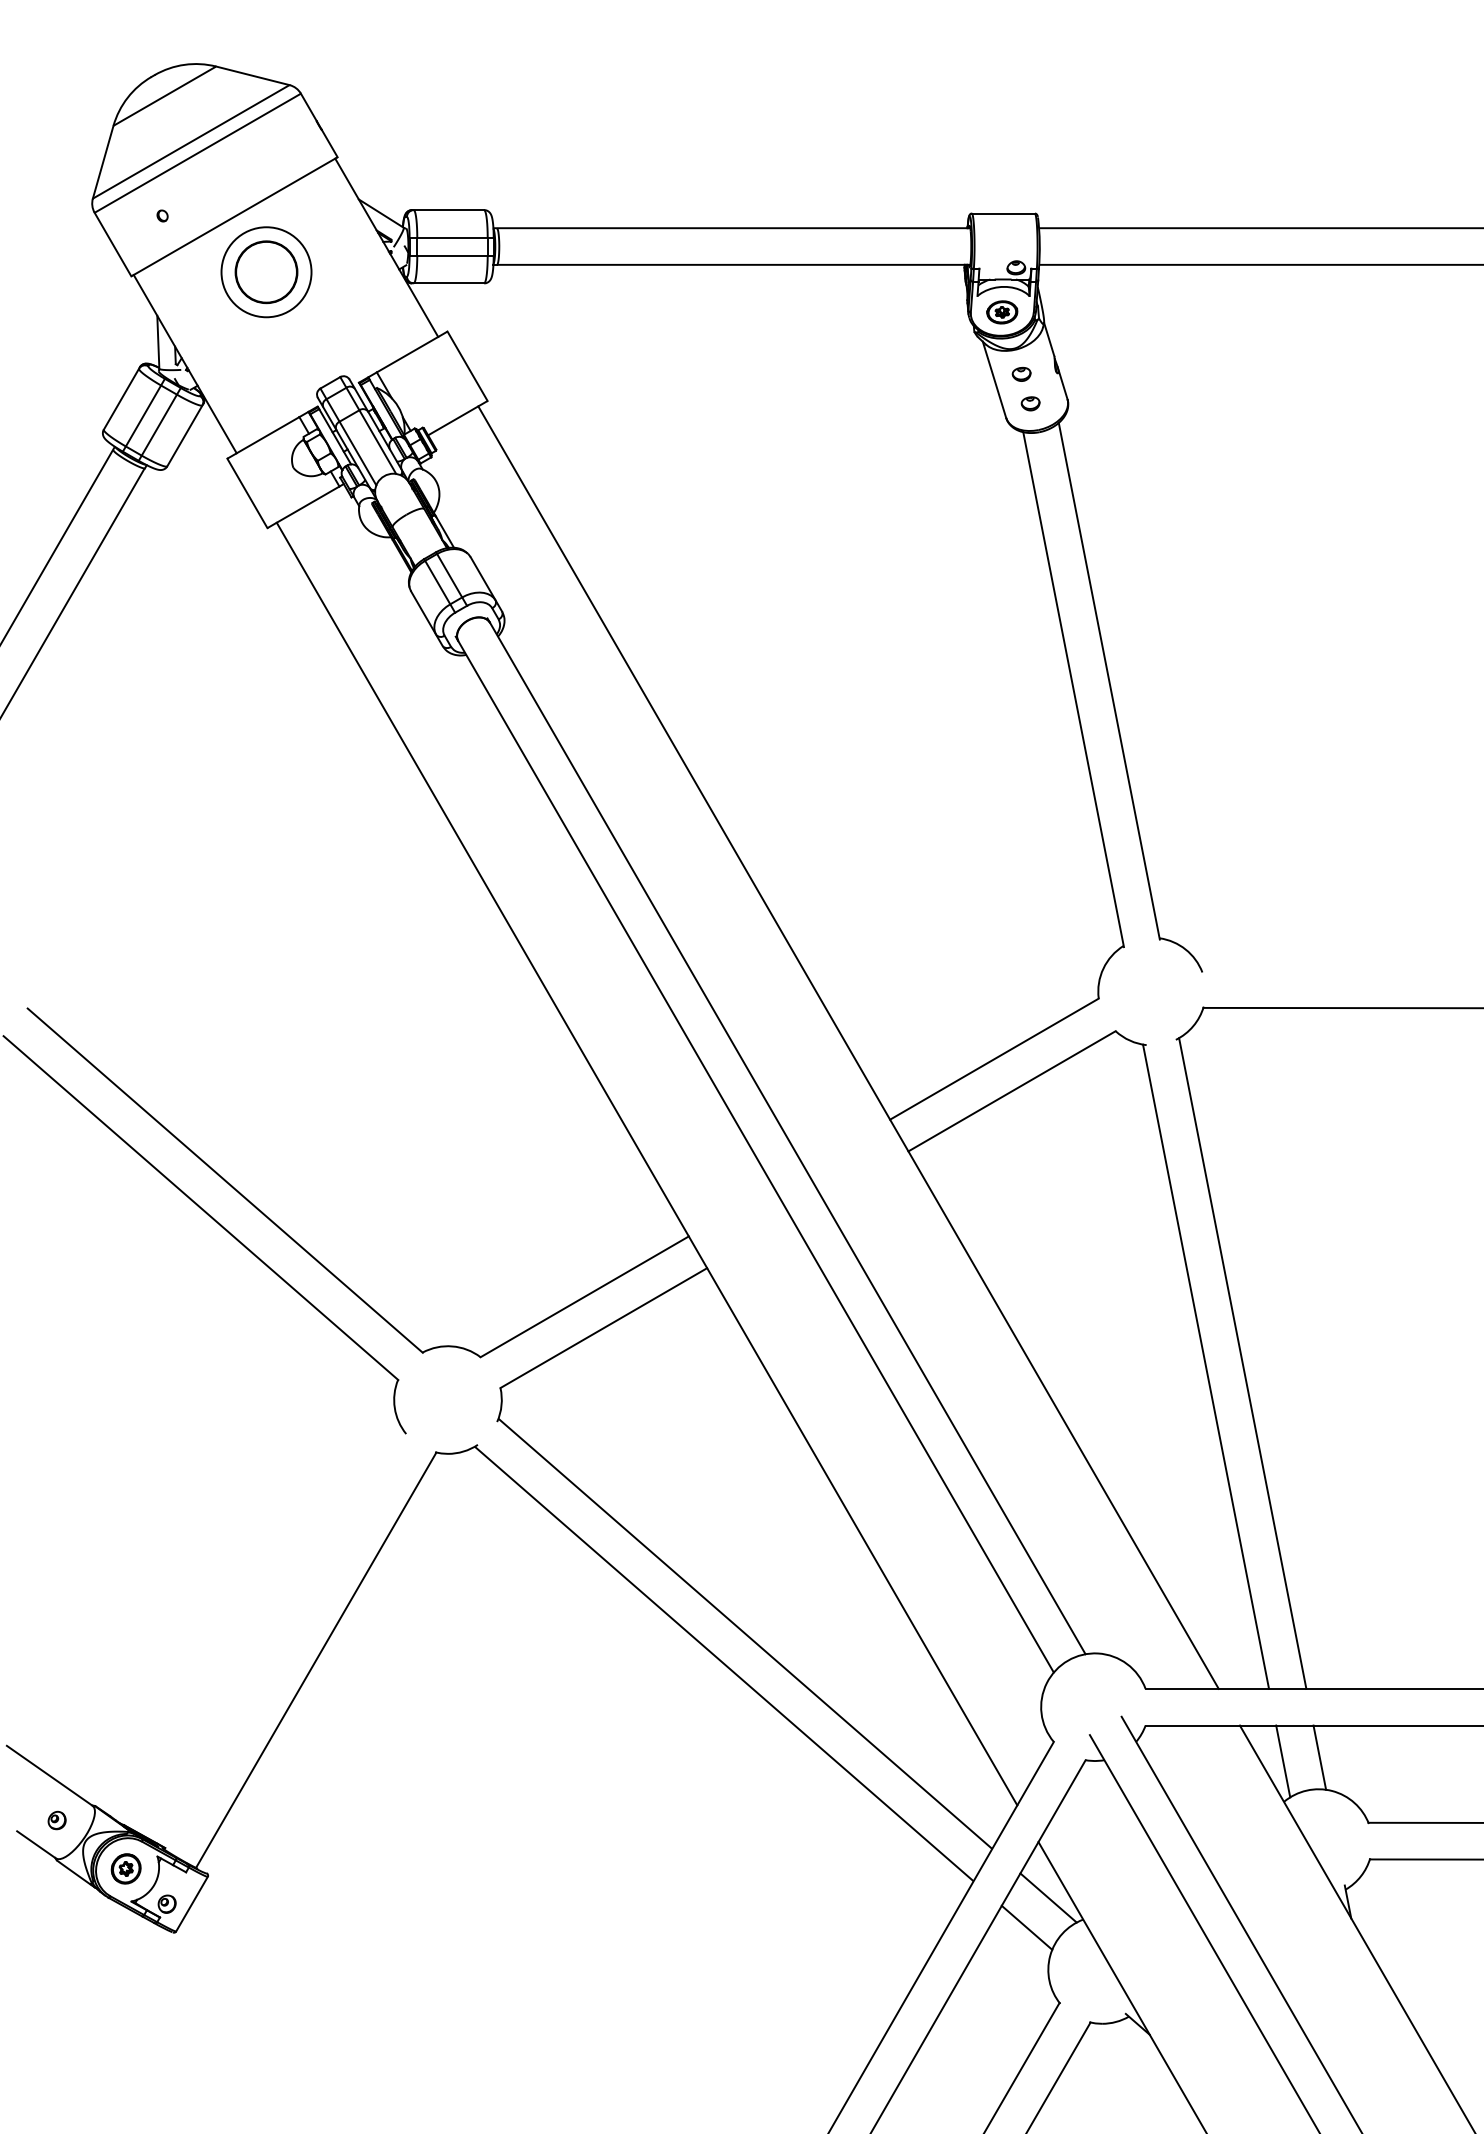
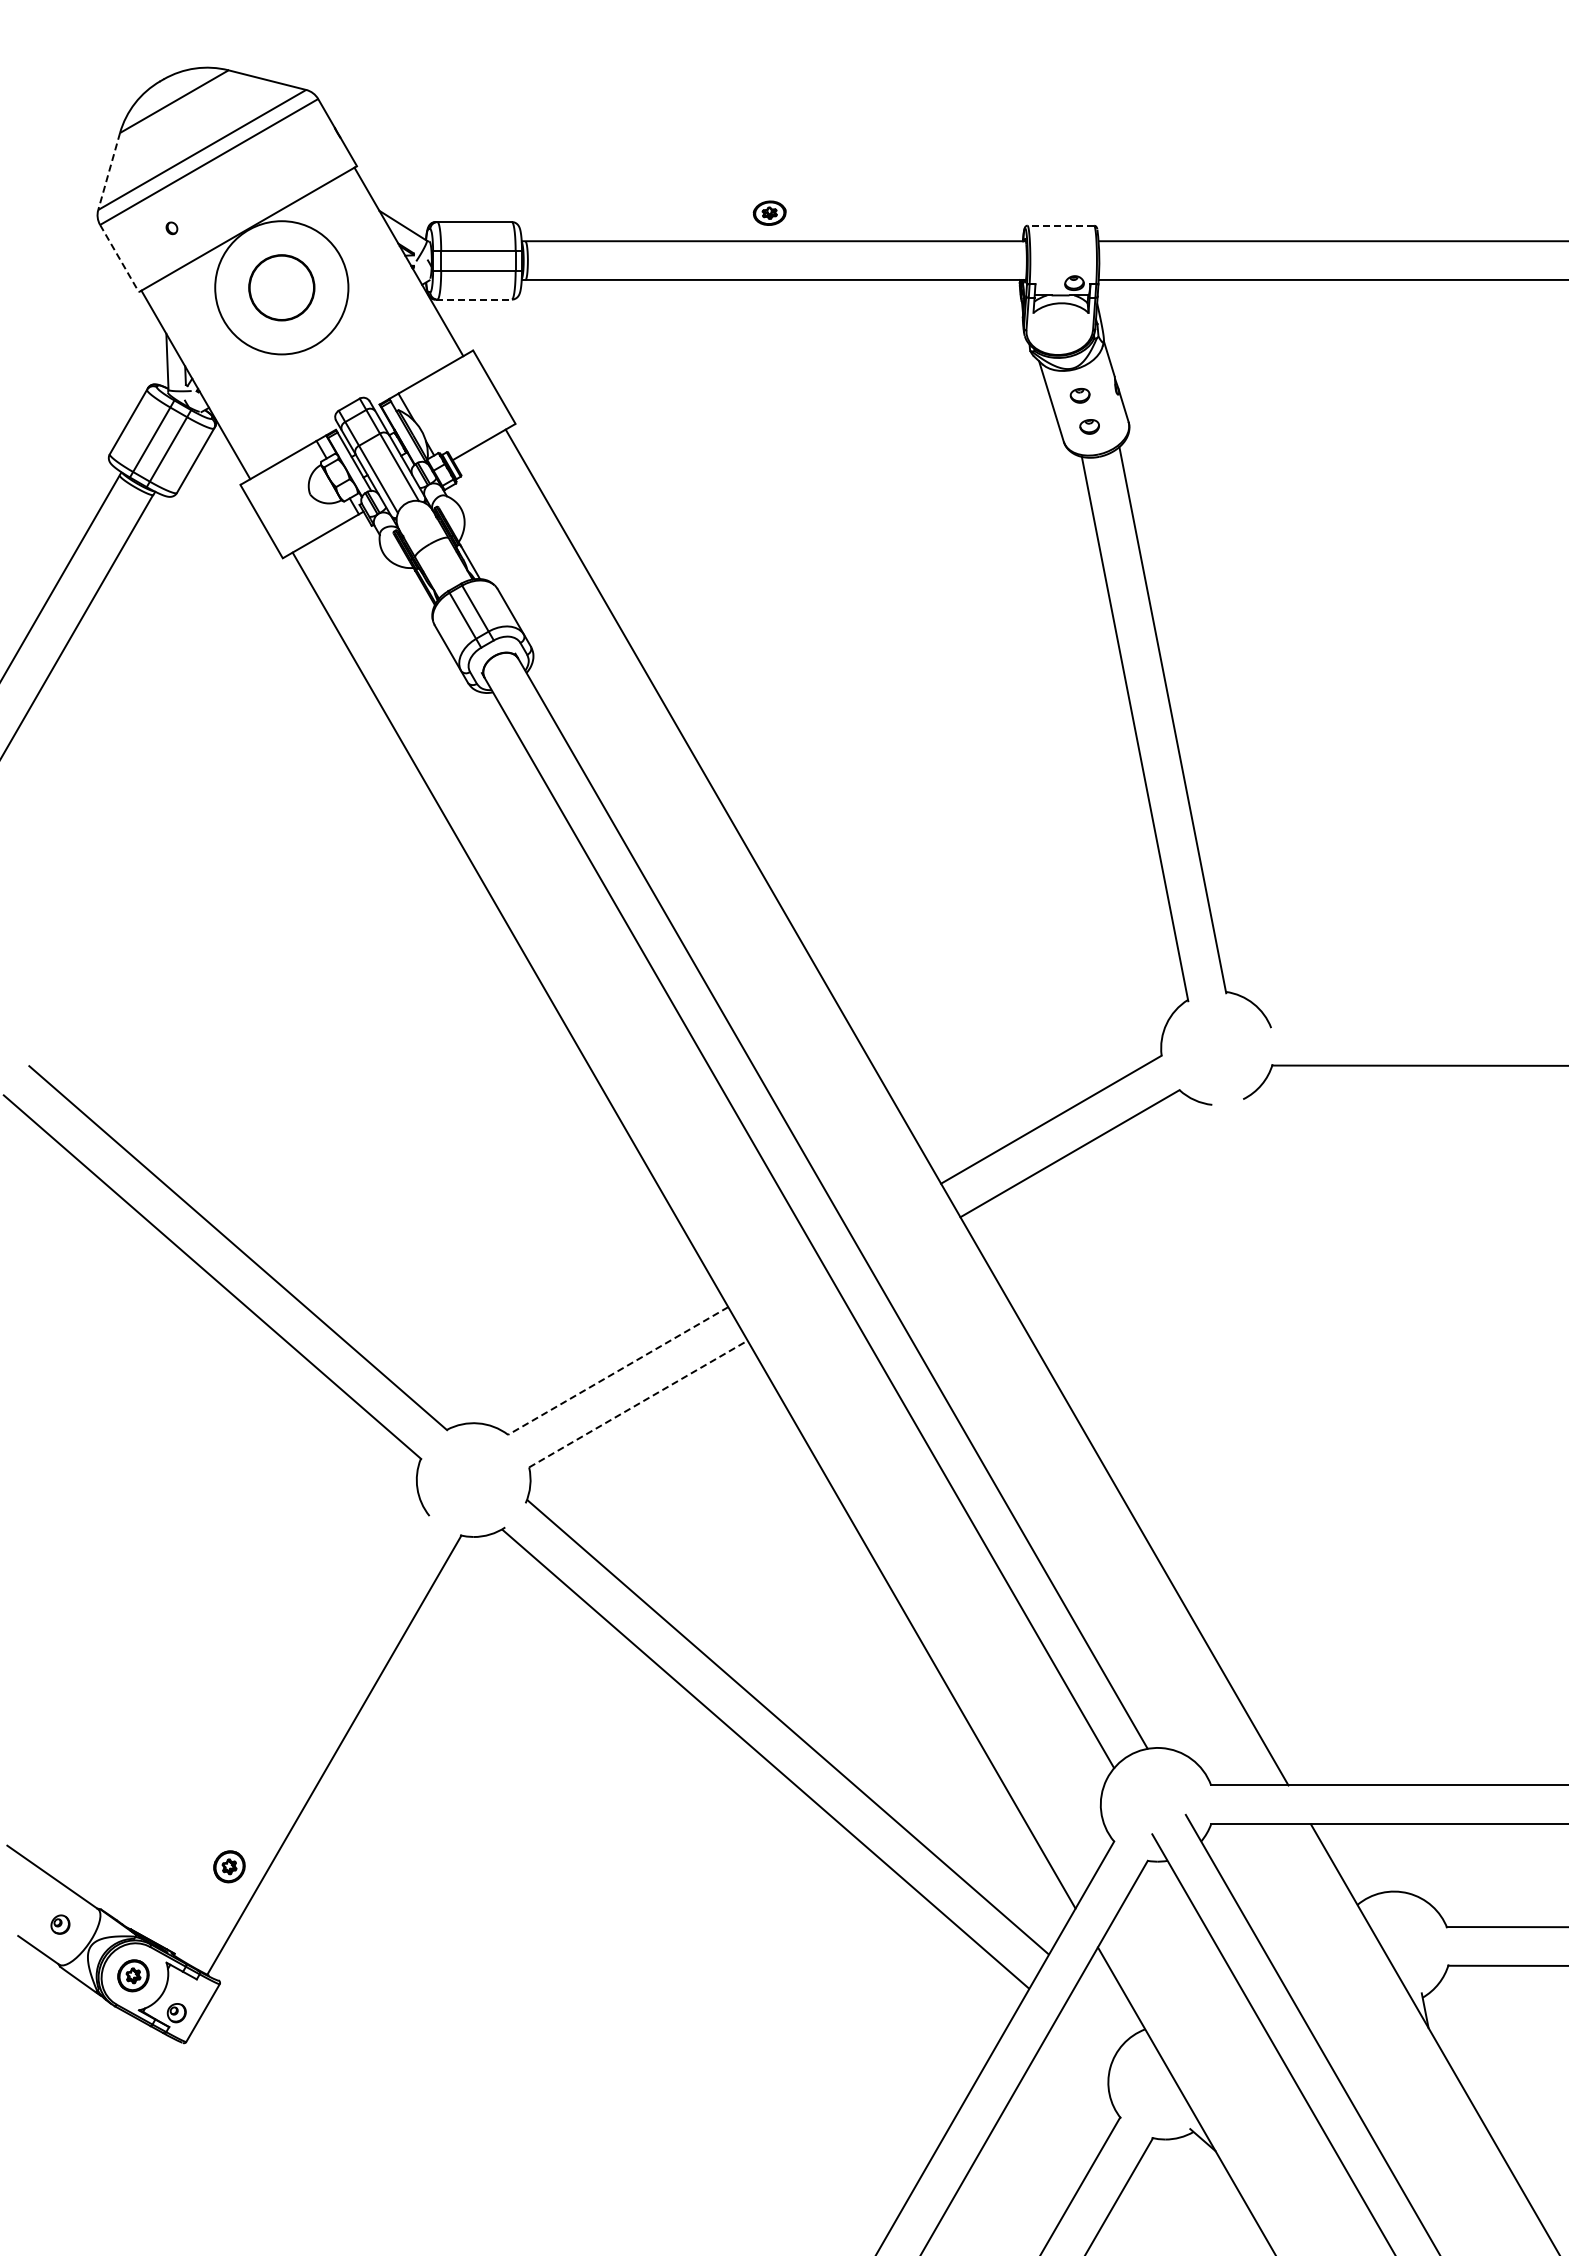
line: (103, 162) -> (109, 171), solid -> dashed
line: (1003, 213) -> (1060, 225), solid -> dashed
line: (112, 244) -> (119, 258), solid -> dashed
circle: (266, 271) -> (281, 287), size x1.4
line: (448, 283) -> (474, 299), solid -> dashed
part: (1002, 311) -> (769, 212), moved
line: (584, 1297) -> (617, 1371), solid -> dashed
line: (603, 1327) -> (638, 1403), solid -> dashed
line: (1242, 1363) -> (1313, 1441), removed
line: (1205, 1366) -> (1274, 1444), removed
line: (1319, 1757) -> (1395, 1858), removed
line: (1283, 1761) -> (1356, 1862), removed
part: (217, 1765) -> (229, 1866), added
line: (1048, 1897) -> (1108, 2006), removed
line: (1026, 1927) -> (1085, 2037), removed

